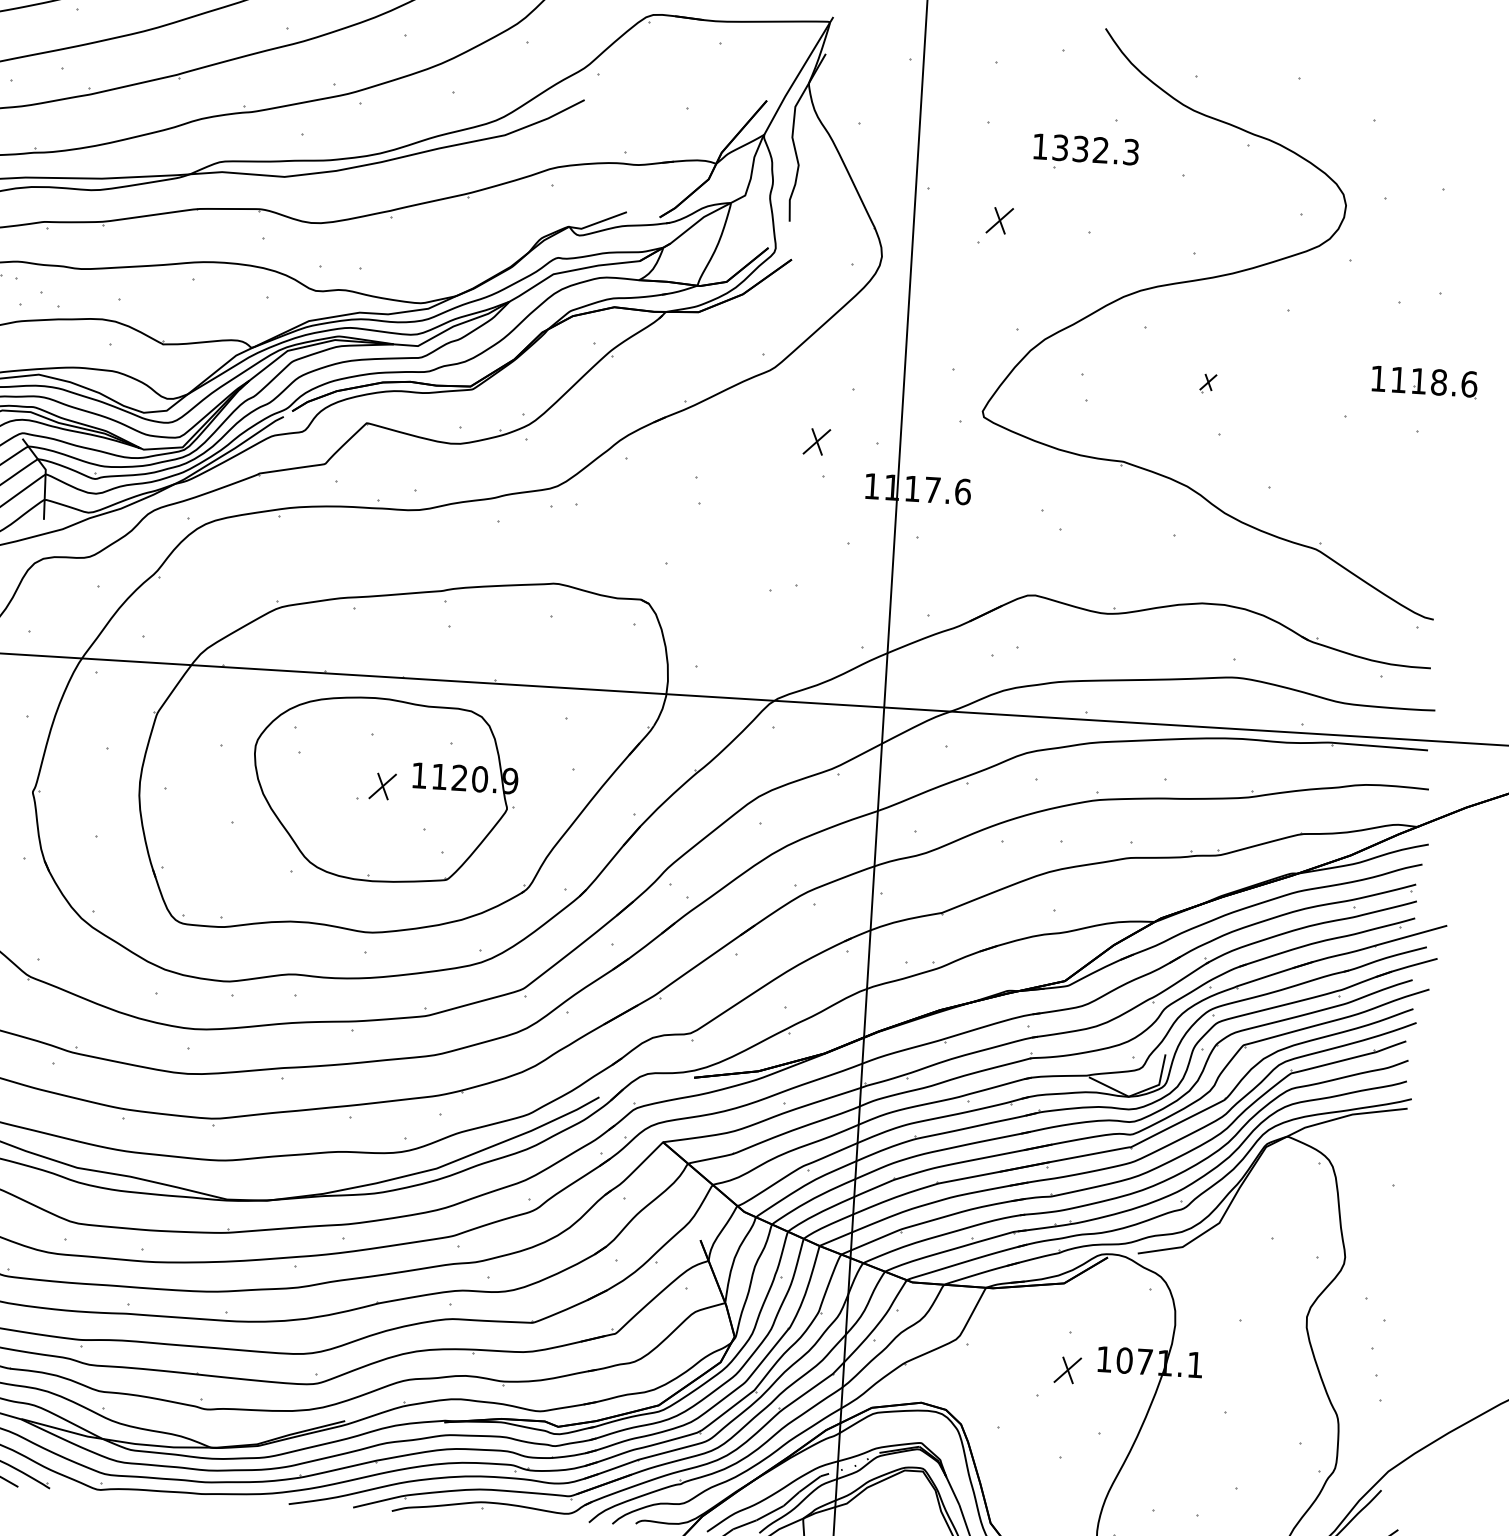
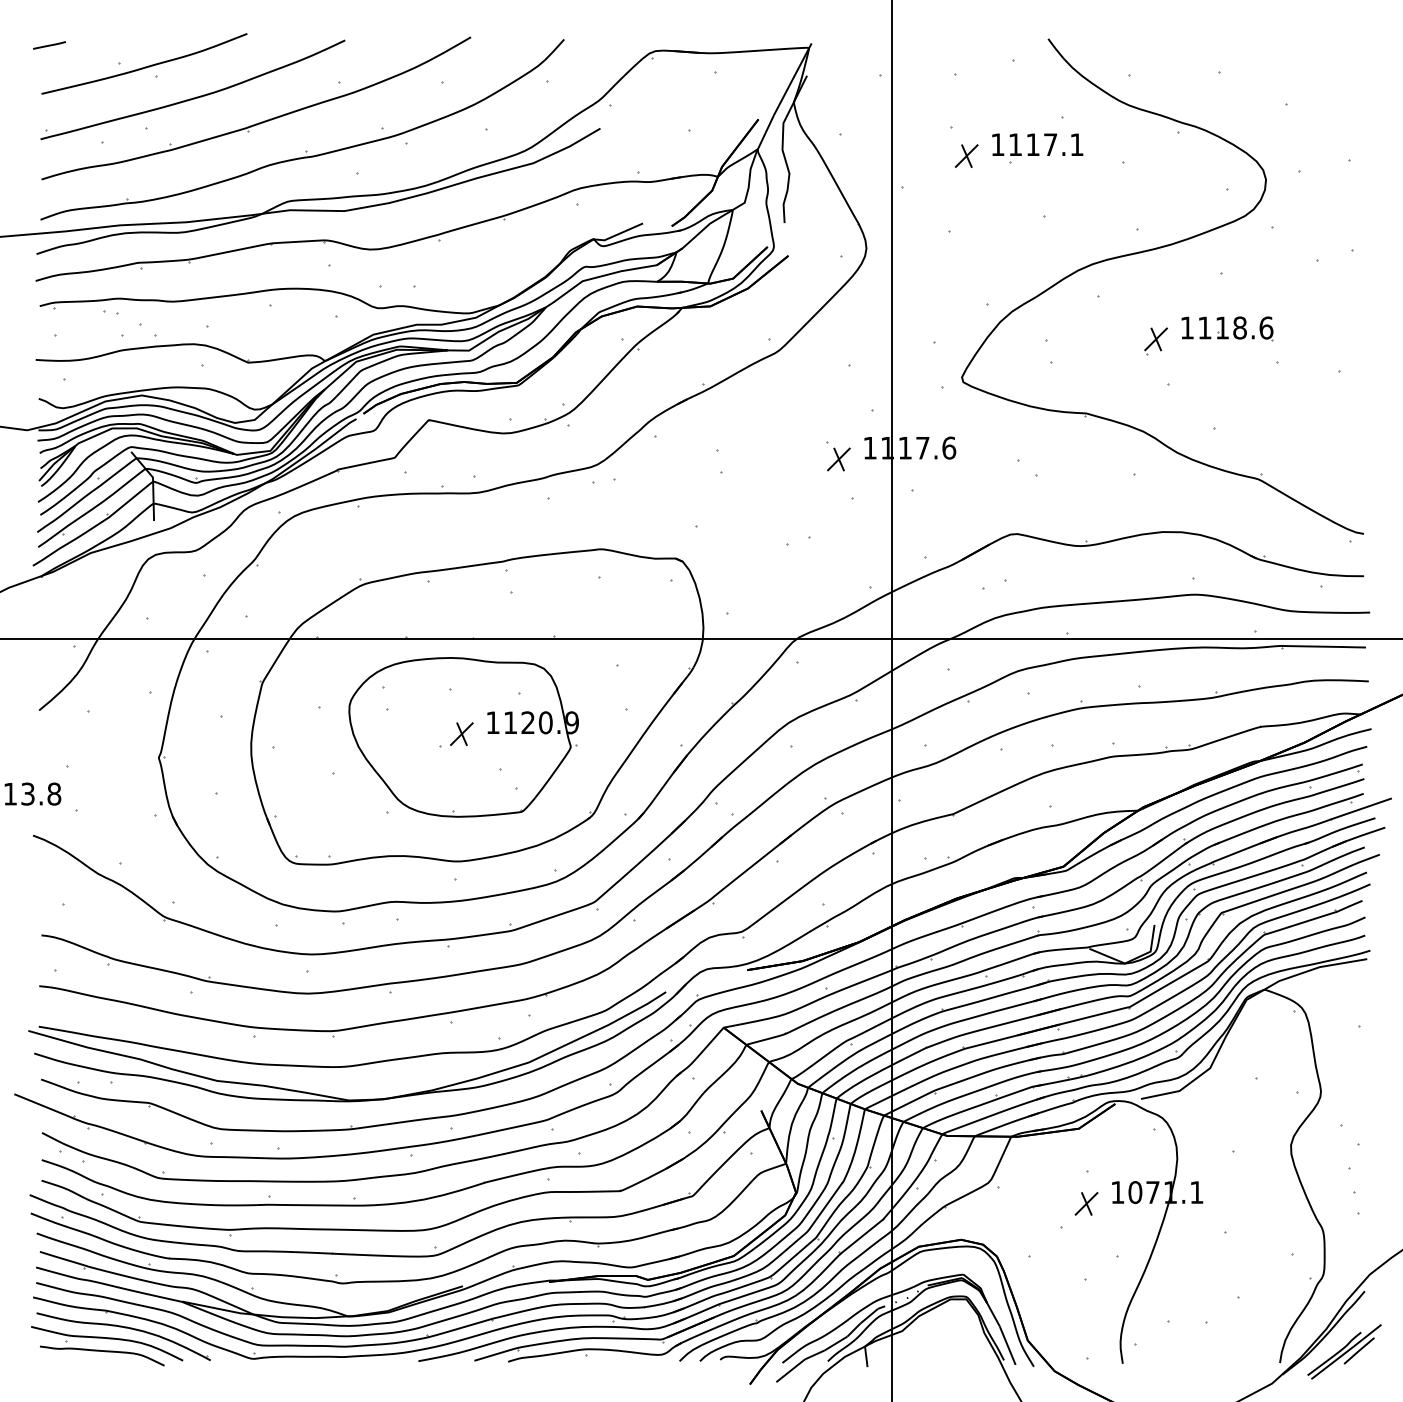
text: (1095, 149) -> (1045, 144), 1332.3 -> 1117.1
part: (999, 219) -> (966, 155), moved
part: (1424, 382) -> (1227, 328), moved
part: (1207, 383) -> (1155, 341), size x1.67
part: (816, 441) -> (838, 459), moved

